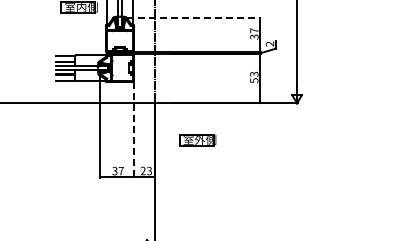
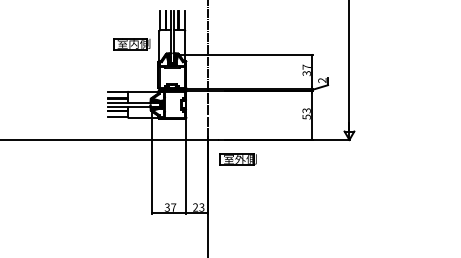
line: (194, 18) -> (246, 54), dashed -> solid
line: (134, 130) -> (186, 166), dashed -> solid
part: (197, 140) -> (237, 159), moved

